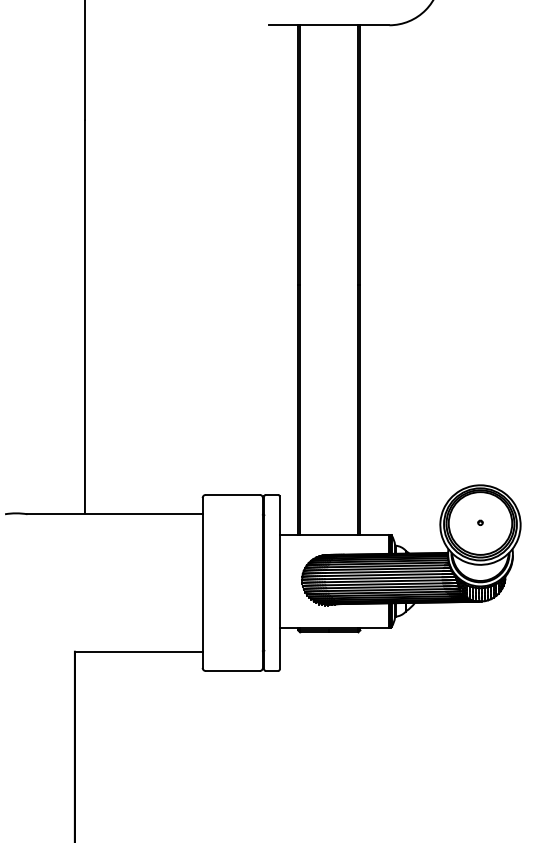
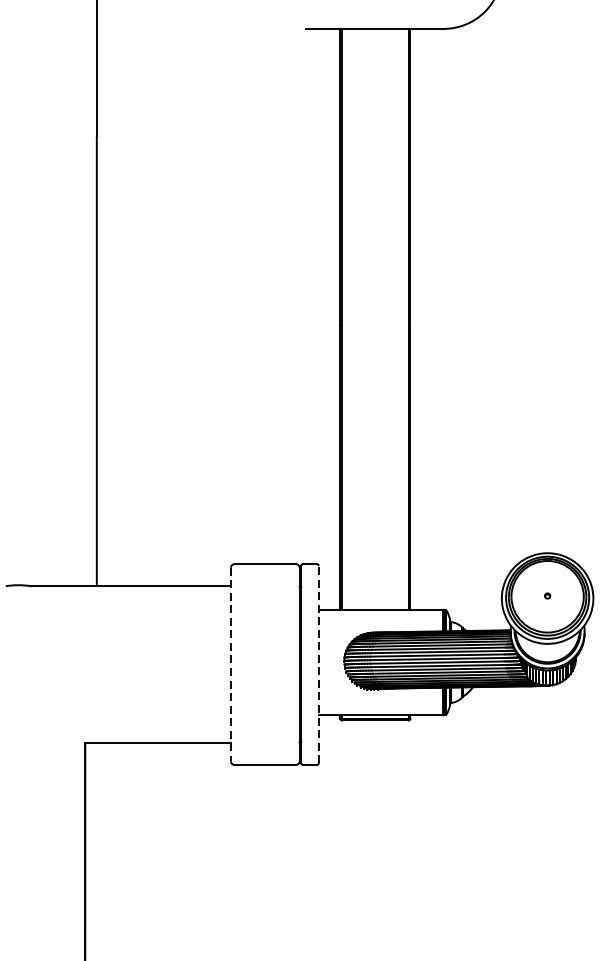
line: (202, 582) -> (230, 664), solid -> dashed
line: (279, 582) -> (318, 664), solid -> dashed

